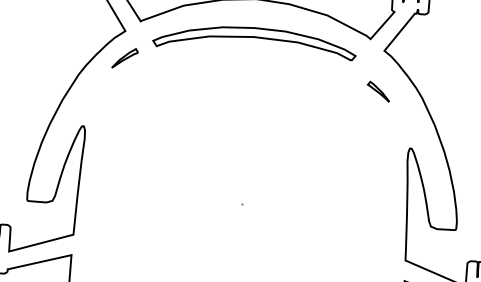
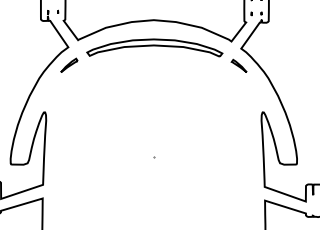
part: (377, 90) -> (238, 65), moved

